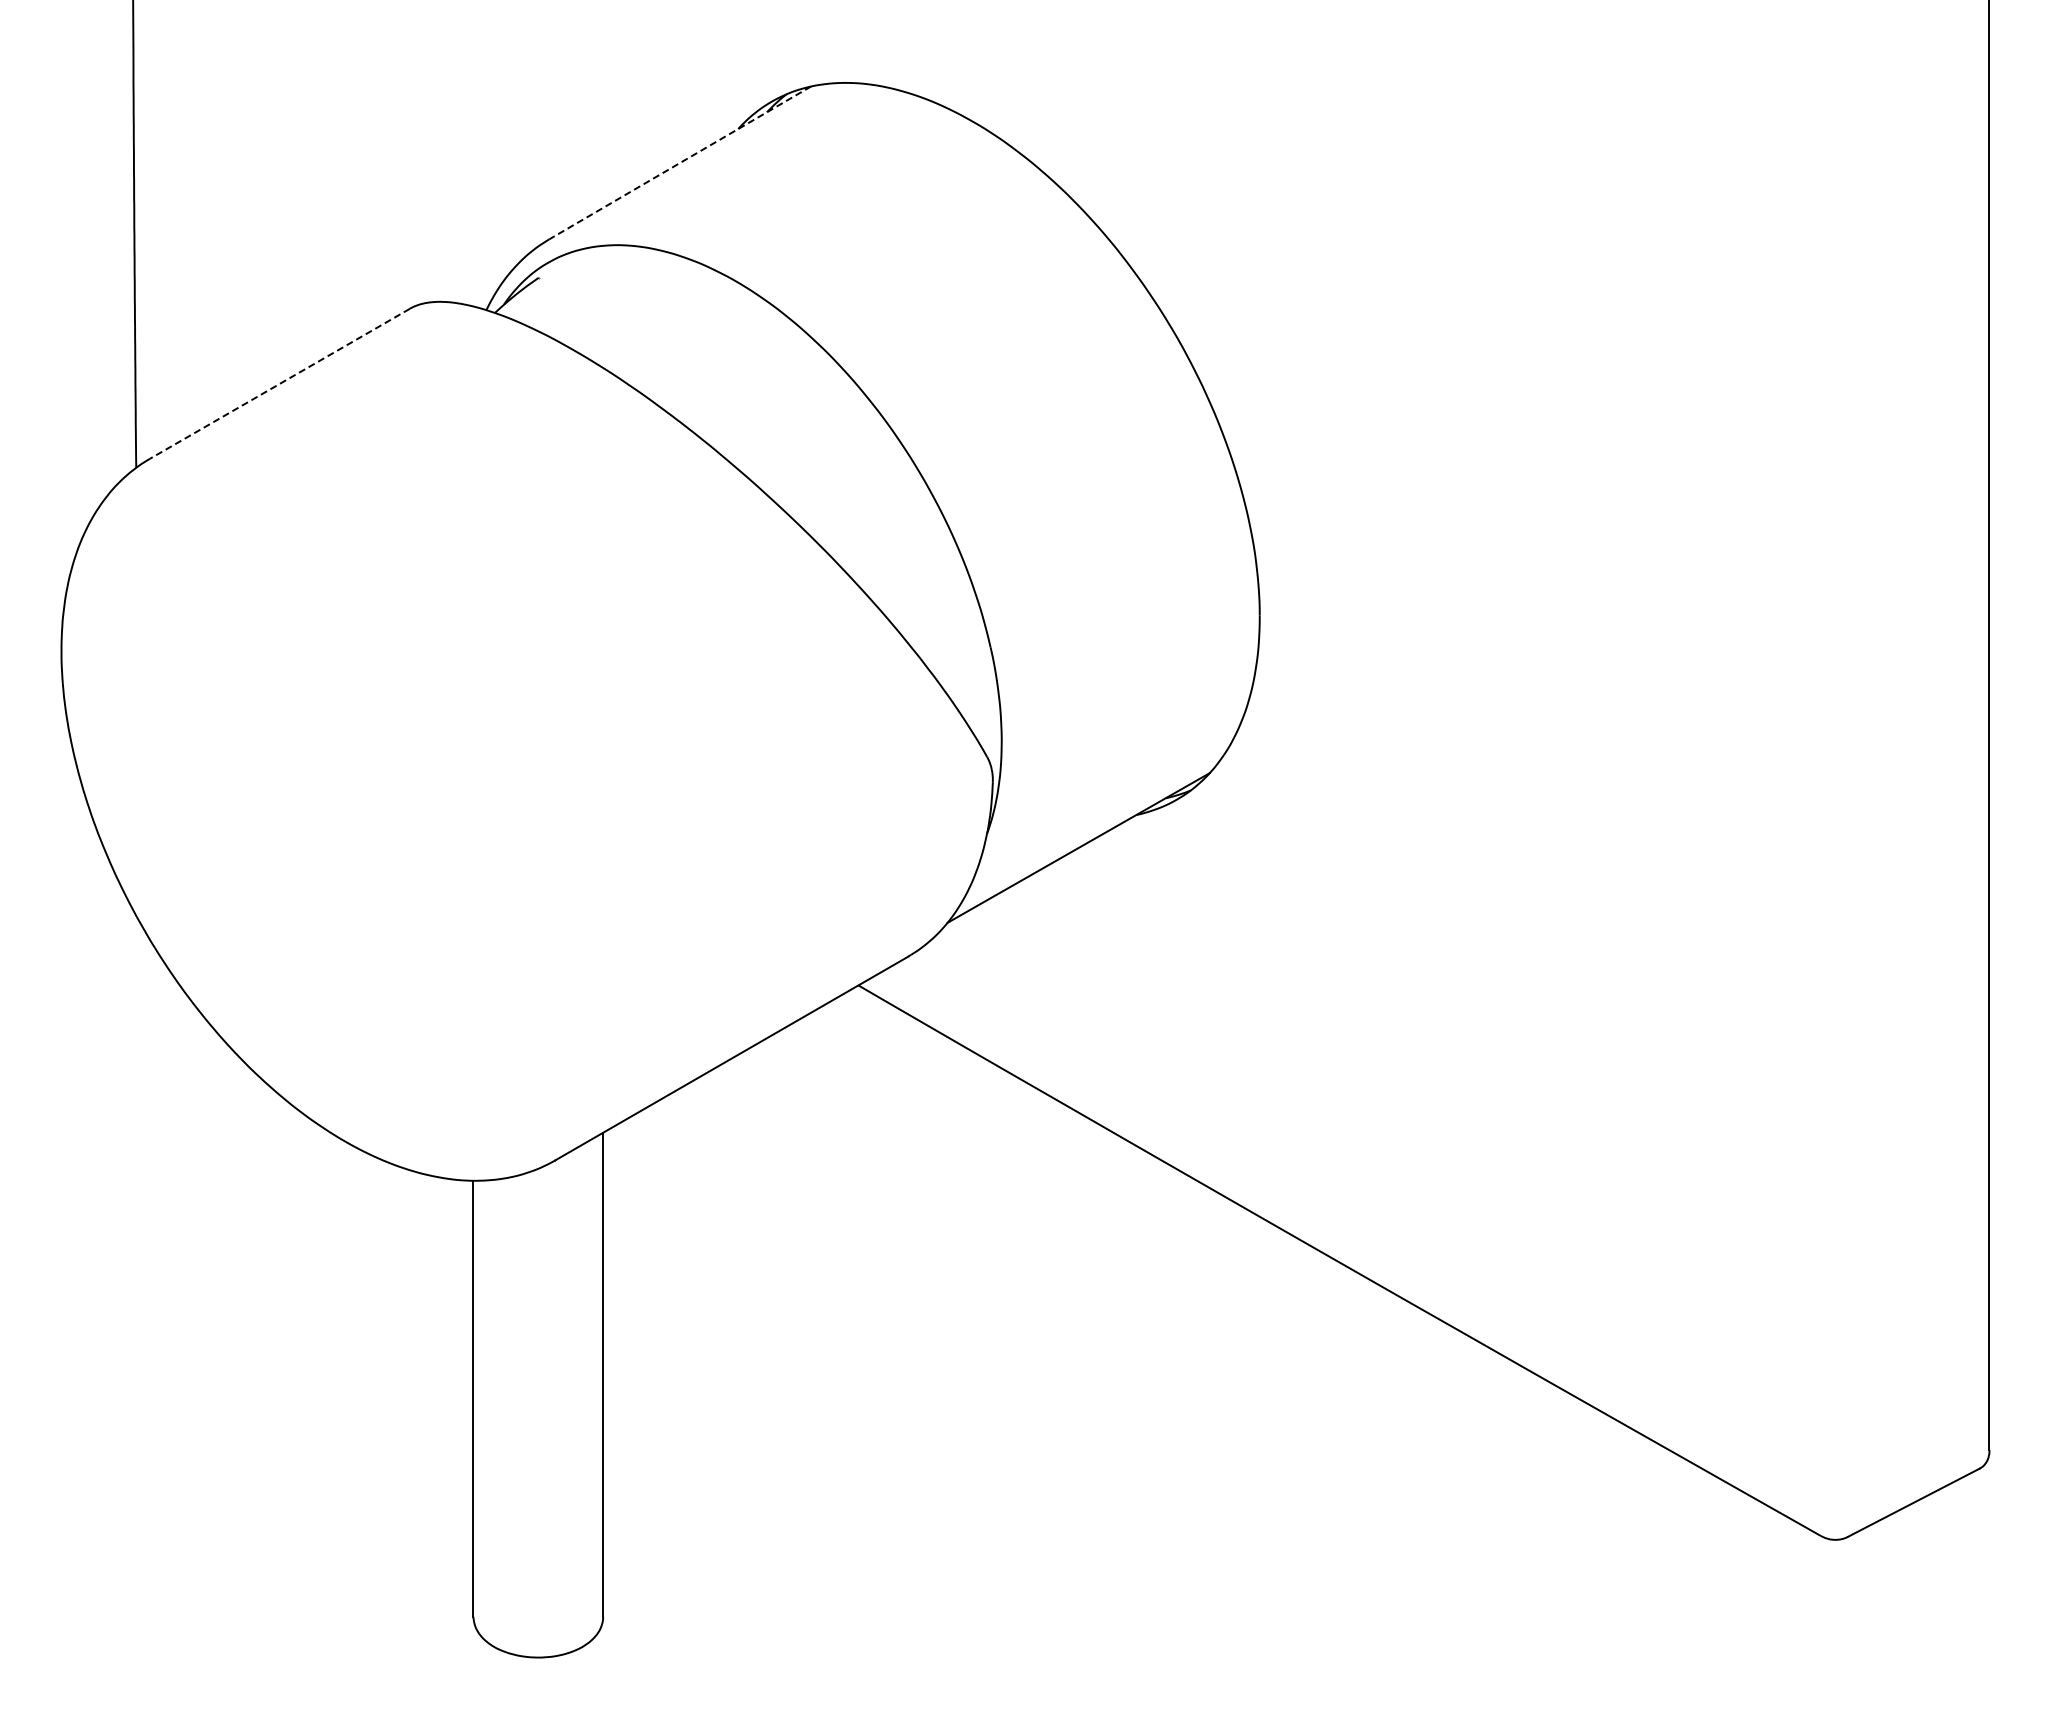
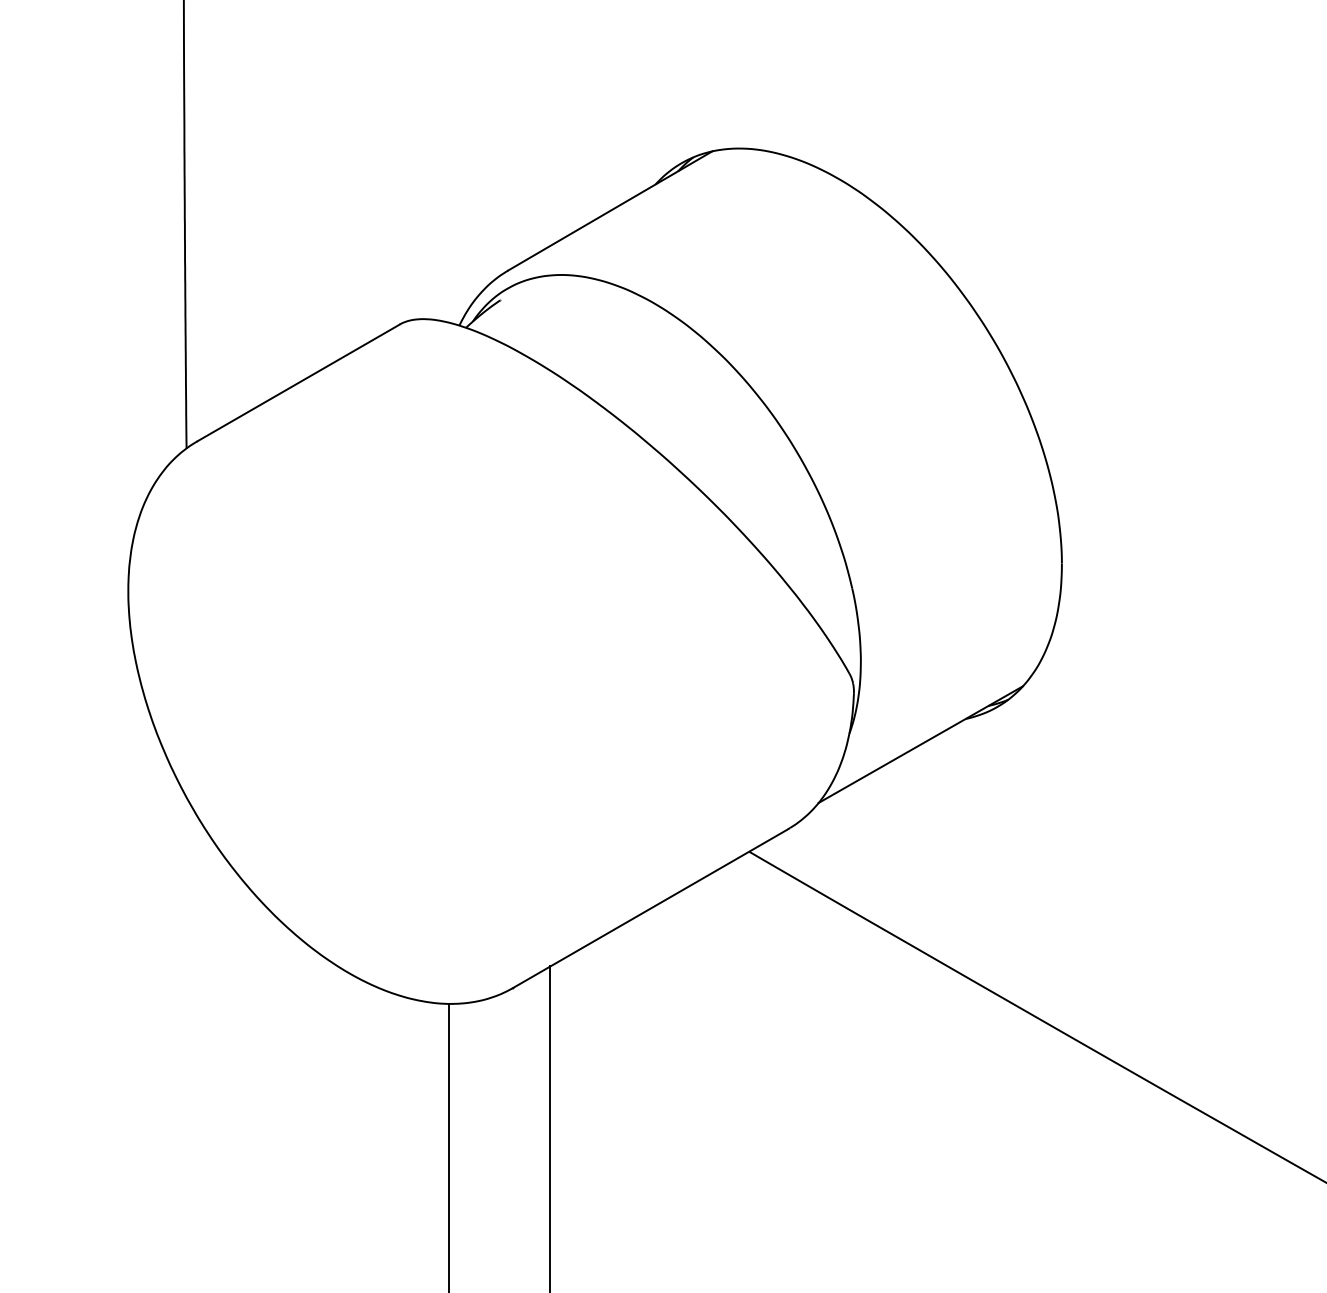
line: (680, 162) -> (610, 210), dashed -> solid
line: (280, 383) -> (298, 382), dashed -> solid

